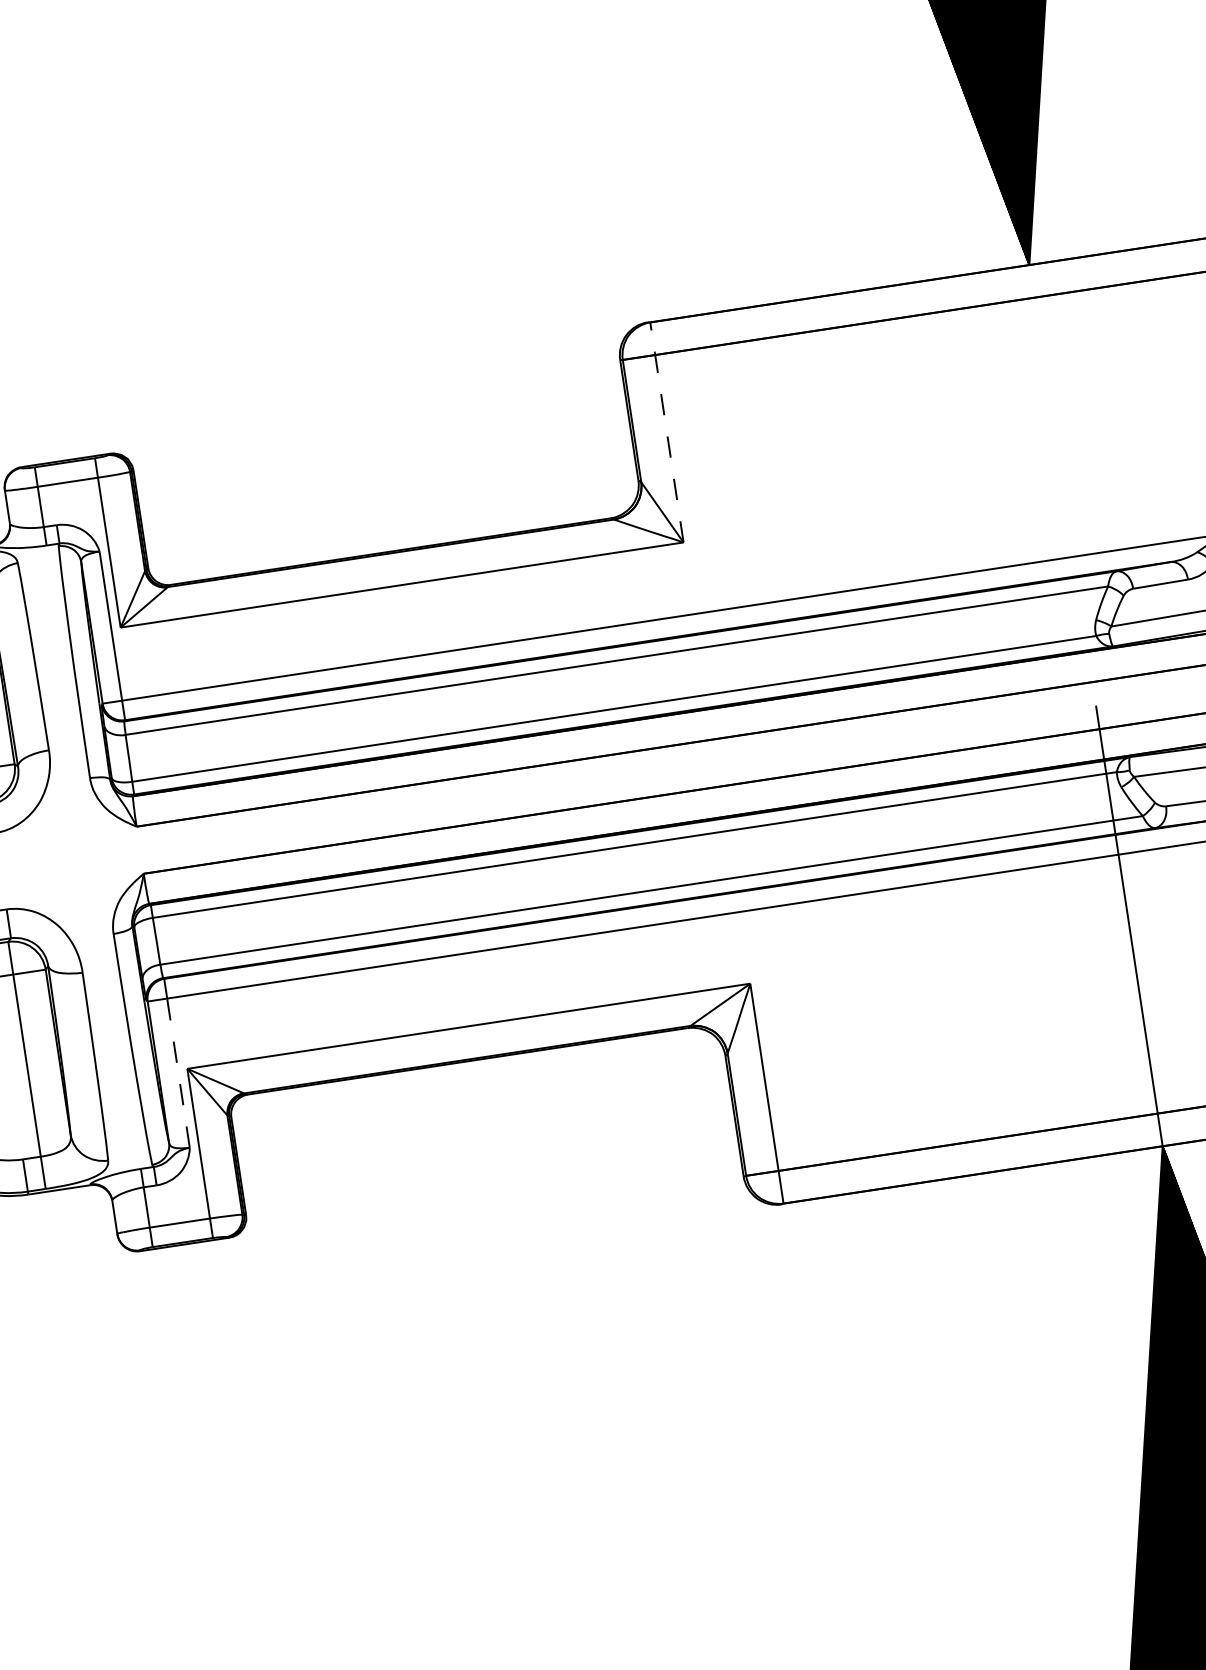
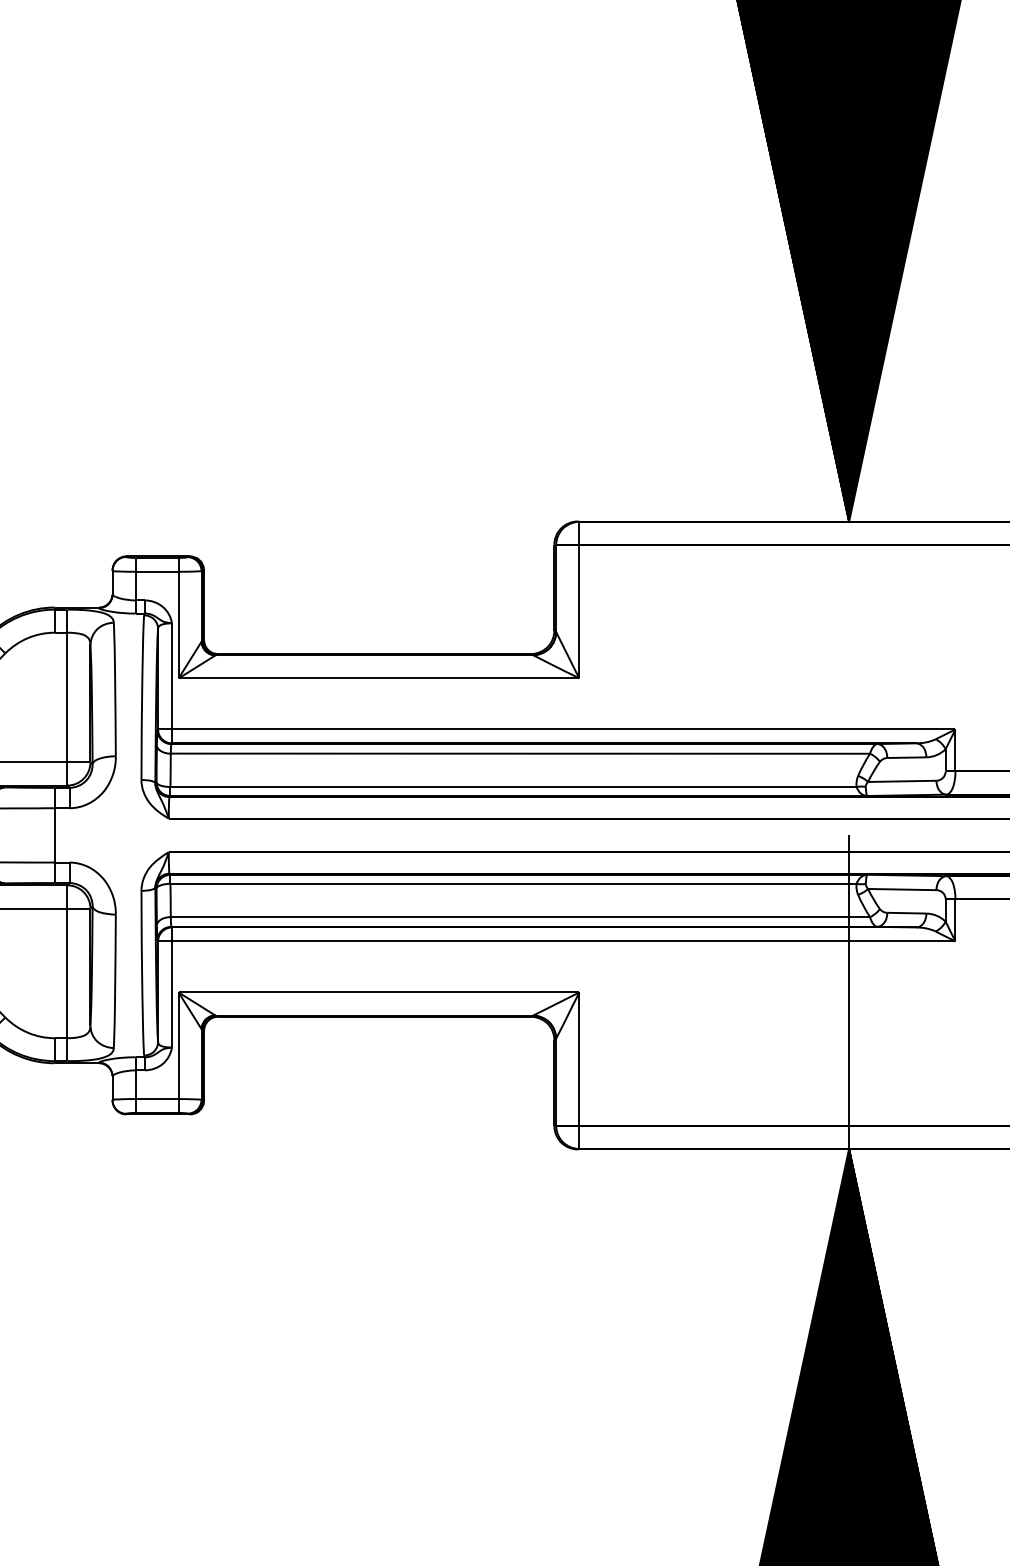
line: (667, 431) -> (579, 599), dashed -> solid
line: (177, 1073) -> (171, 994), dashed -> solid

